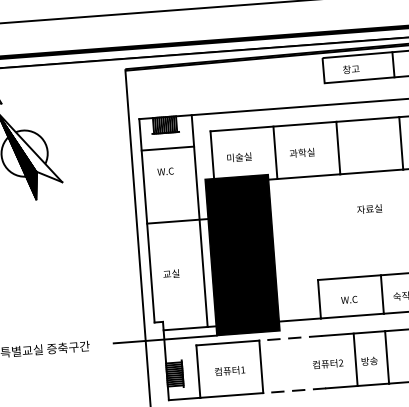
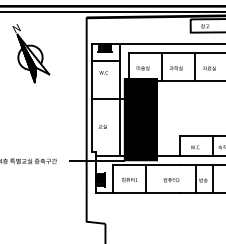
text: (369, 209) -> (209, 68), moved
line: (290, 338) -> (162, 165), dashed -> solid
text: (328, 364) -> (171, 180), moved
line: (293, 390) -> (162, 192), dashed -> solid

